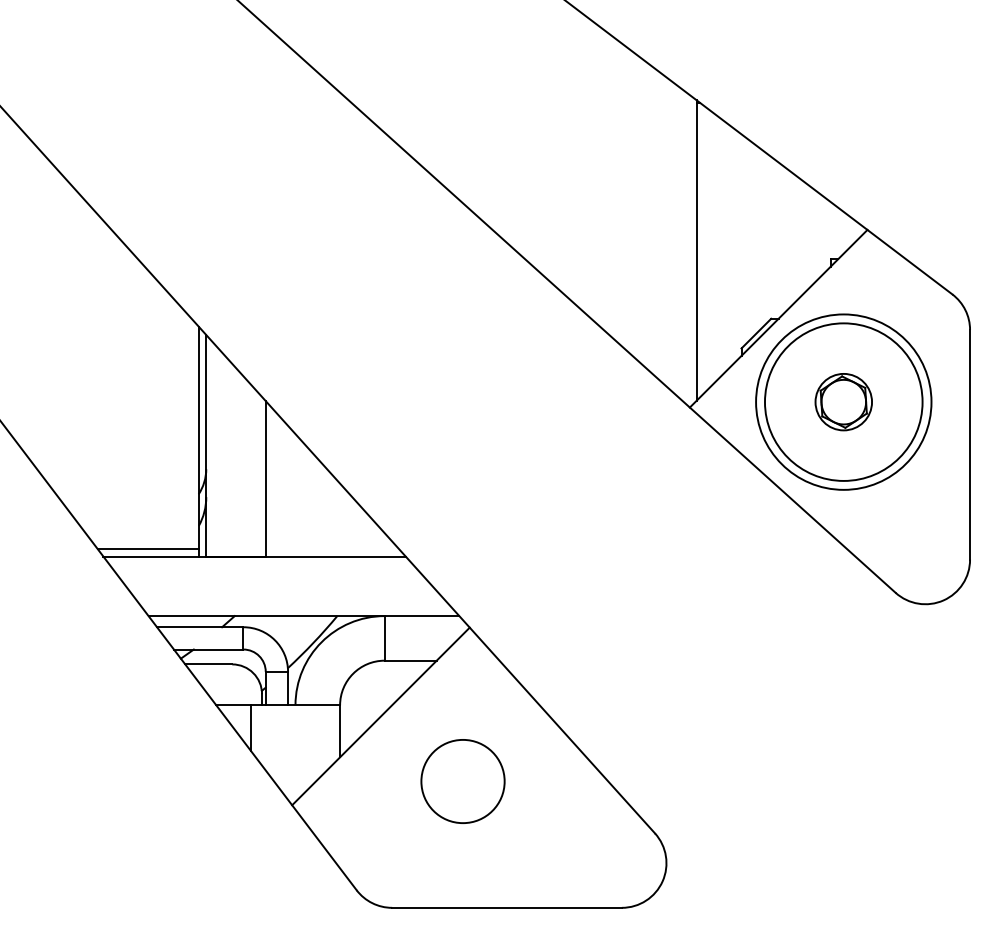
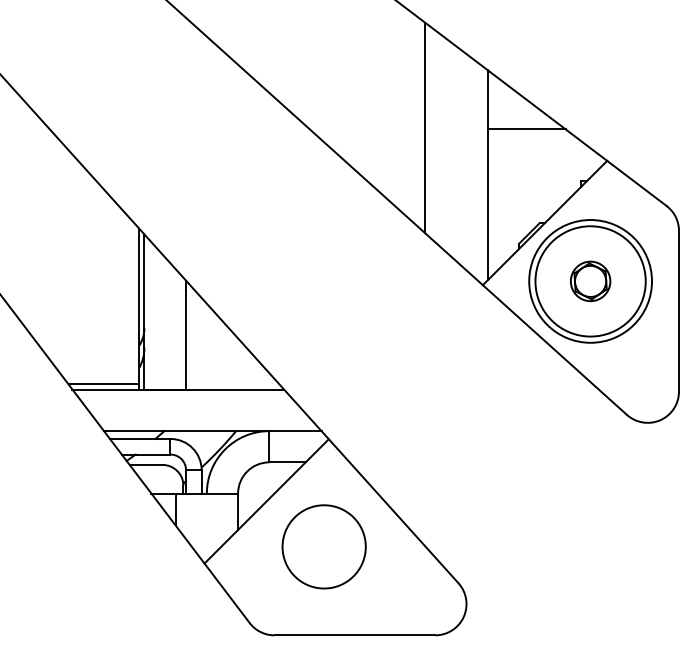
line: (607, 182) -> (425, 127), added
line: (752, 185) -> (526, 129), added
circle: (462, 780) -> (323, 546), size x1.43

